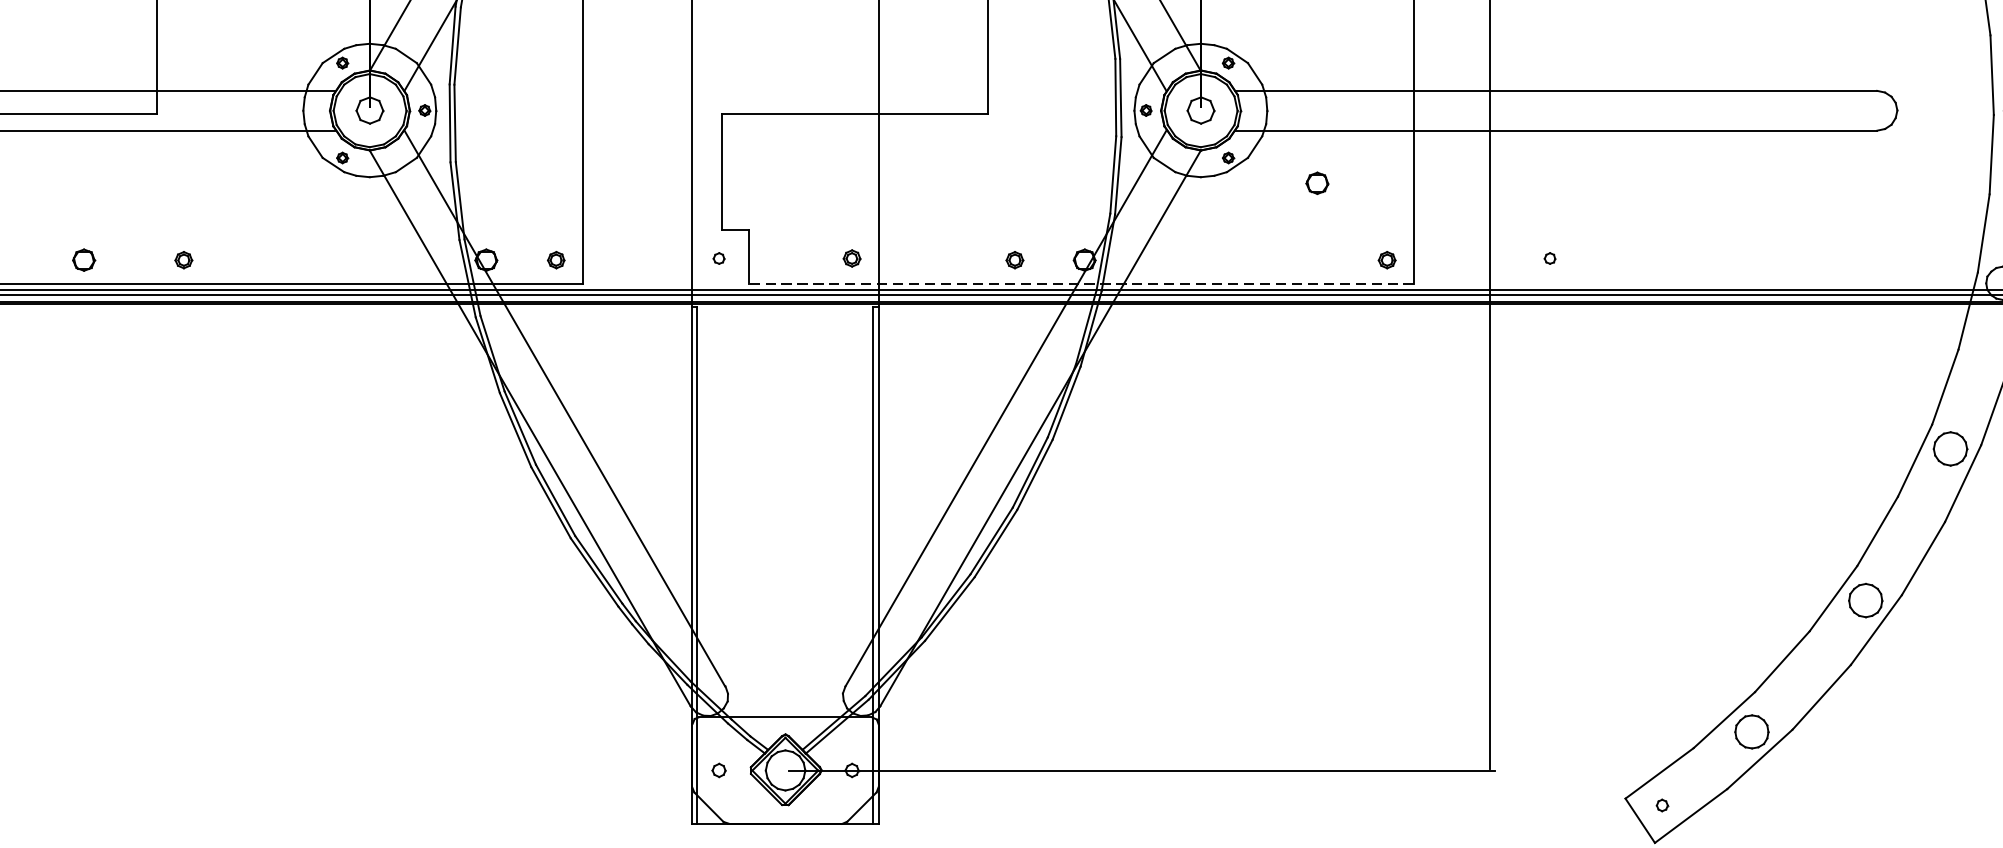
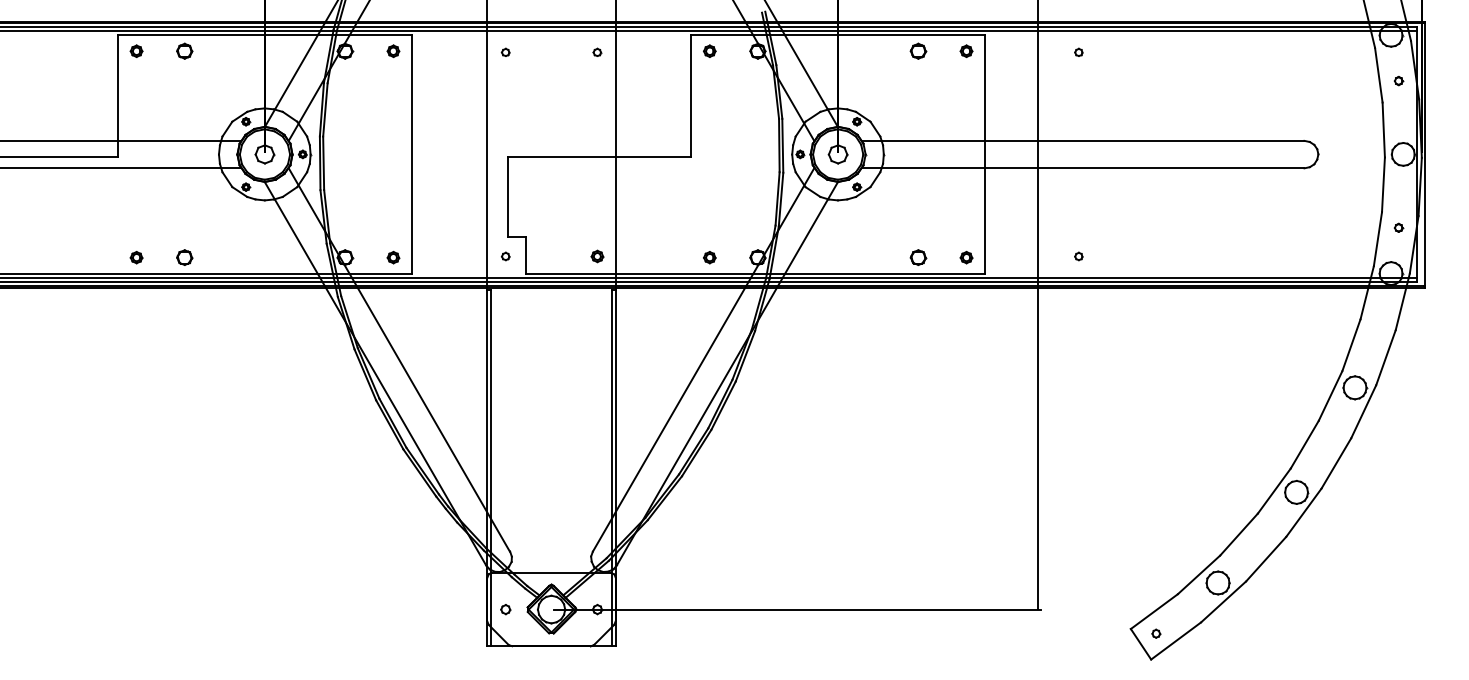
part: (1317, 183) -> (918, 257), moved
part: (83, 259) -> (184, 257), moved
line: (1079, 283) -> (754, 273), dashed -> solid

